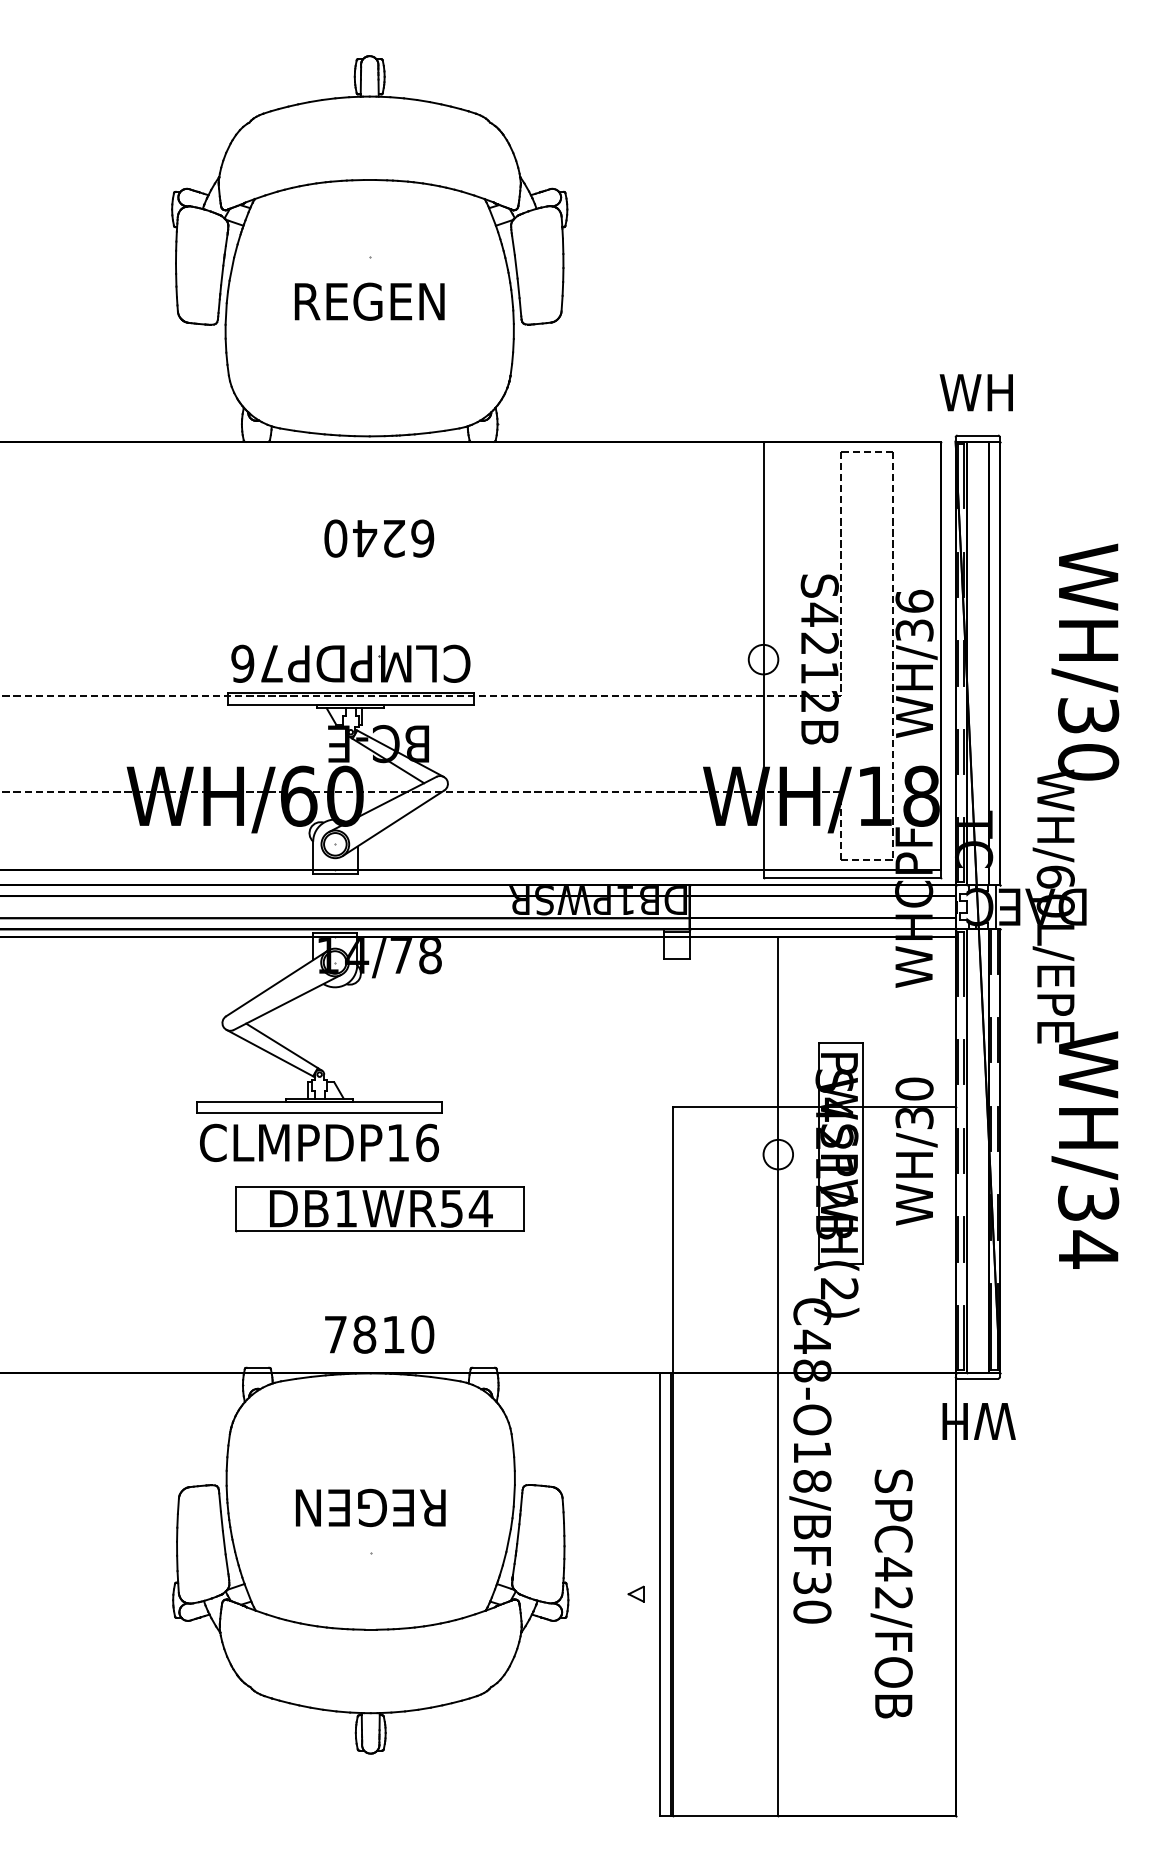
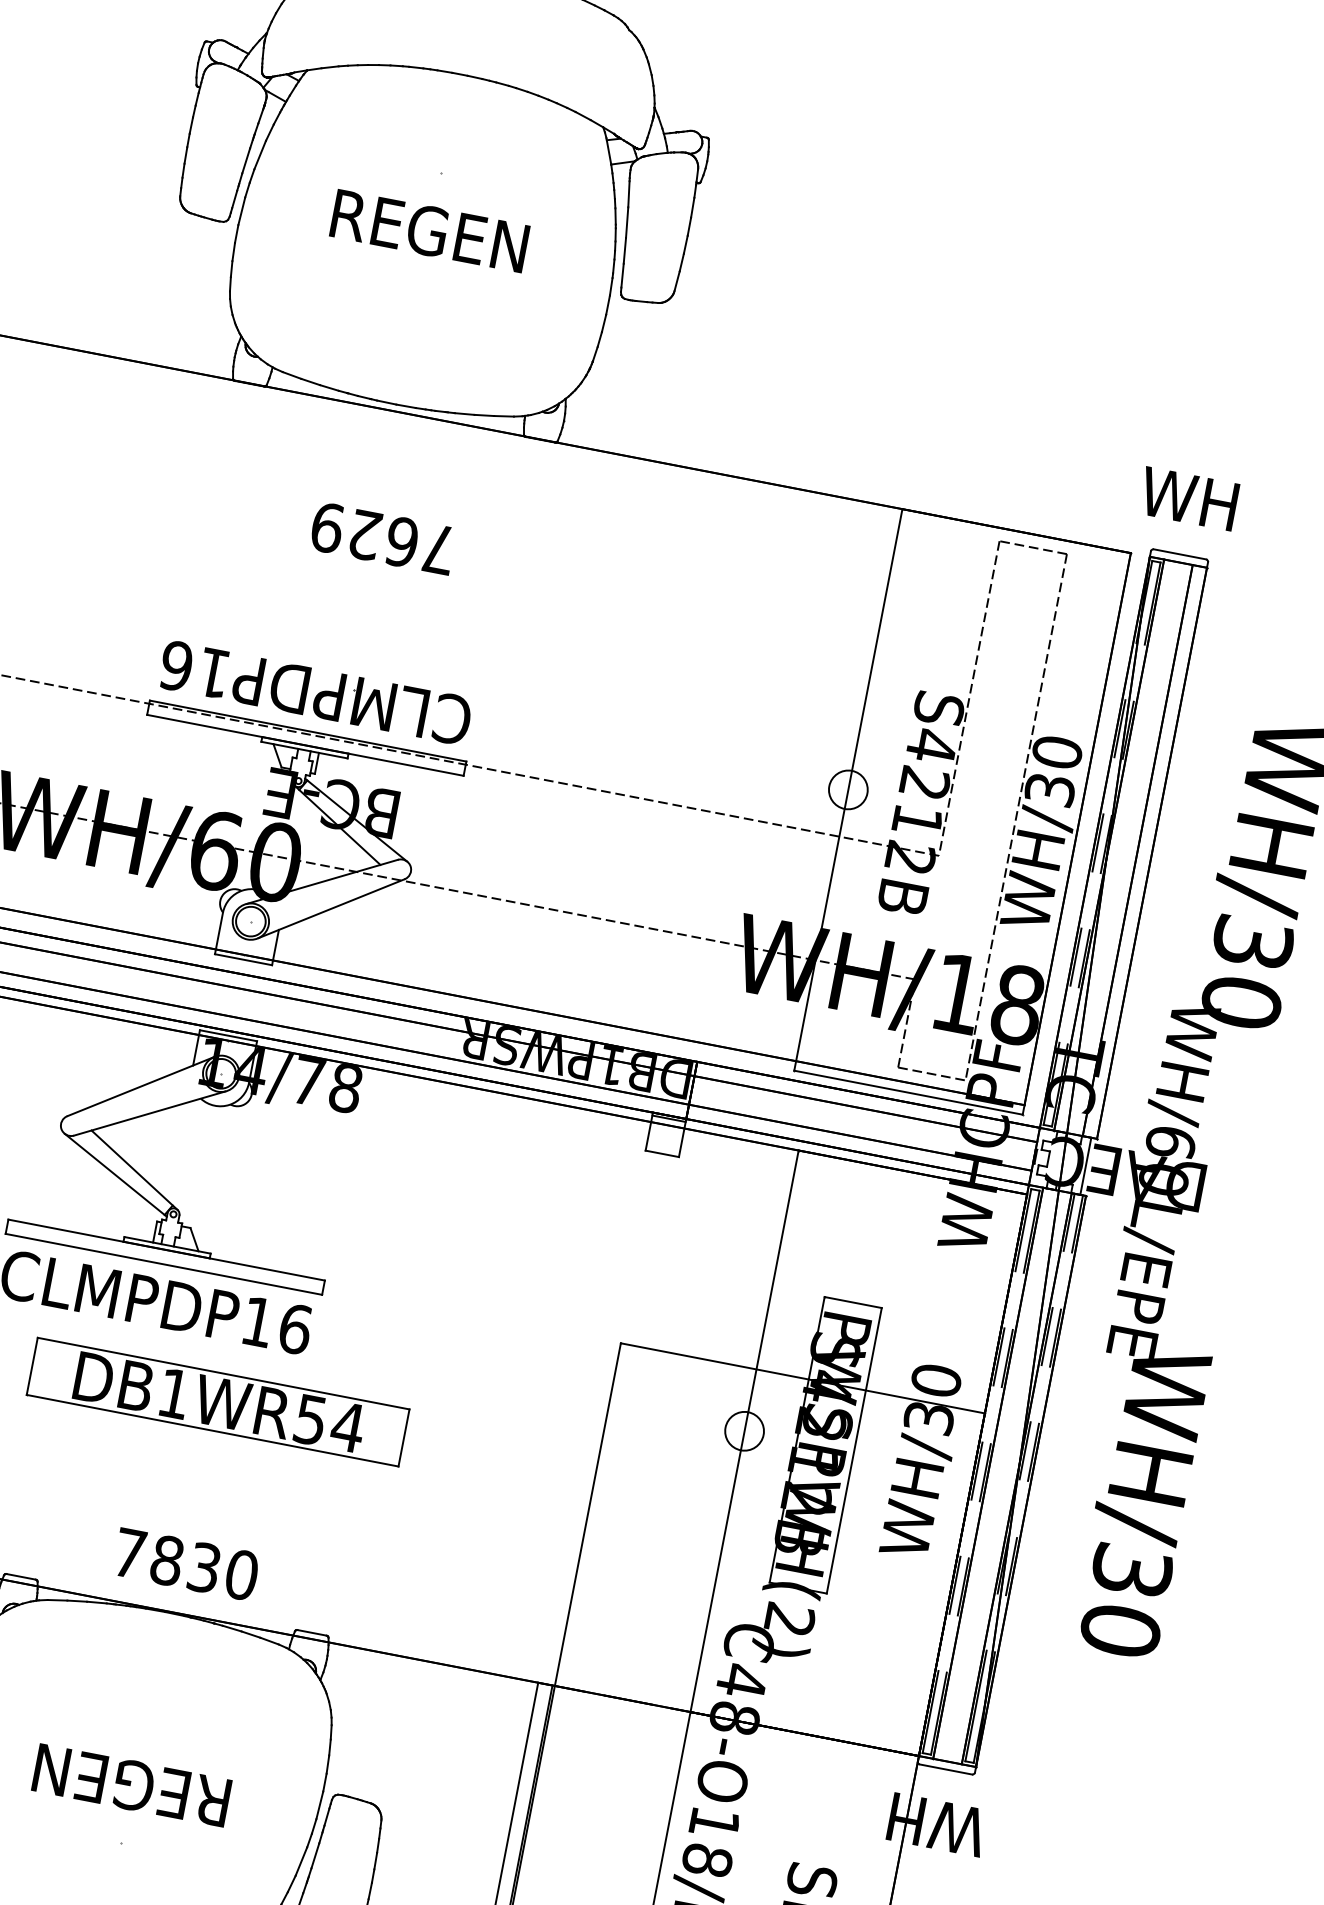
text: (379, 538) -> (383, 538), 6240 -> 7629
text: (914, 600) -> (1057, 751), WH/36 -> WH/30
text: (271, 663) -> (213, 672), CLMPDP76 -> CLMPDP16
text: (1088, 1249) -> (1120, 1630), WH/34 -> WH/30
text: (393, 1334) -> (204, 1567), 7810 -> 7830

